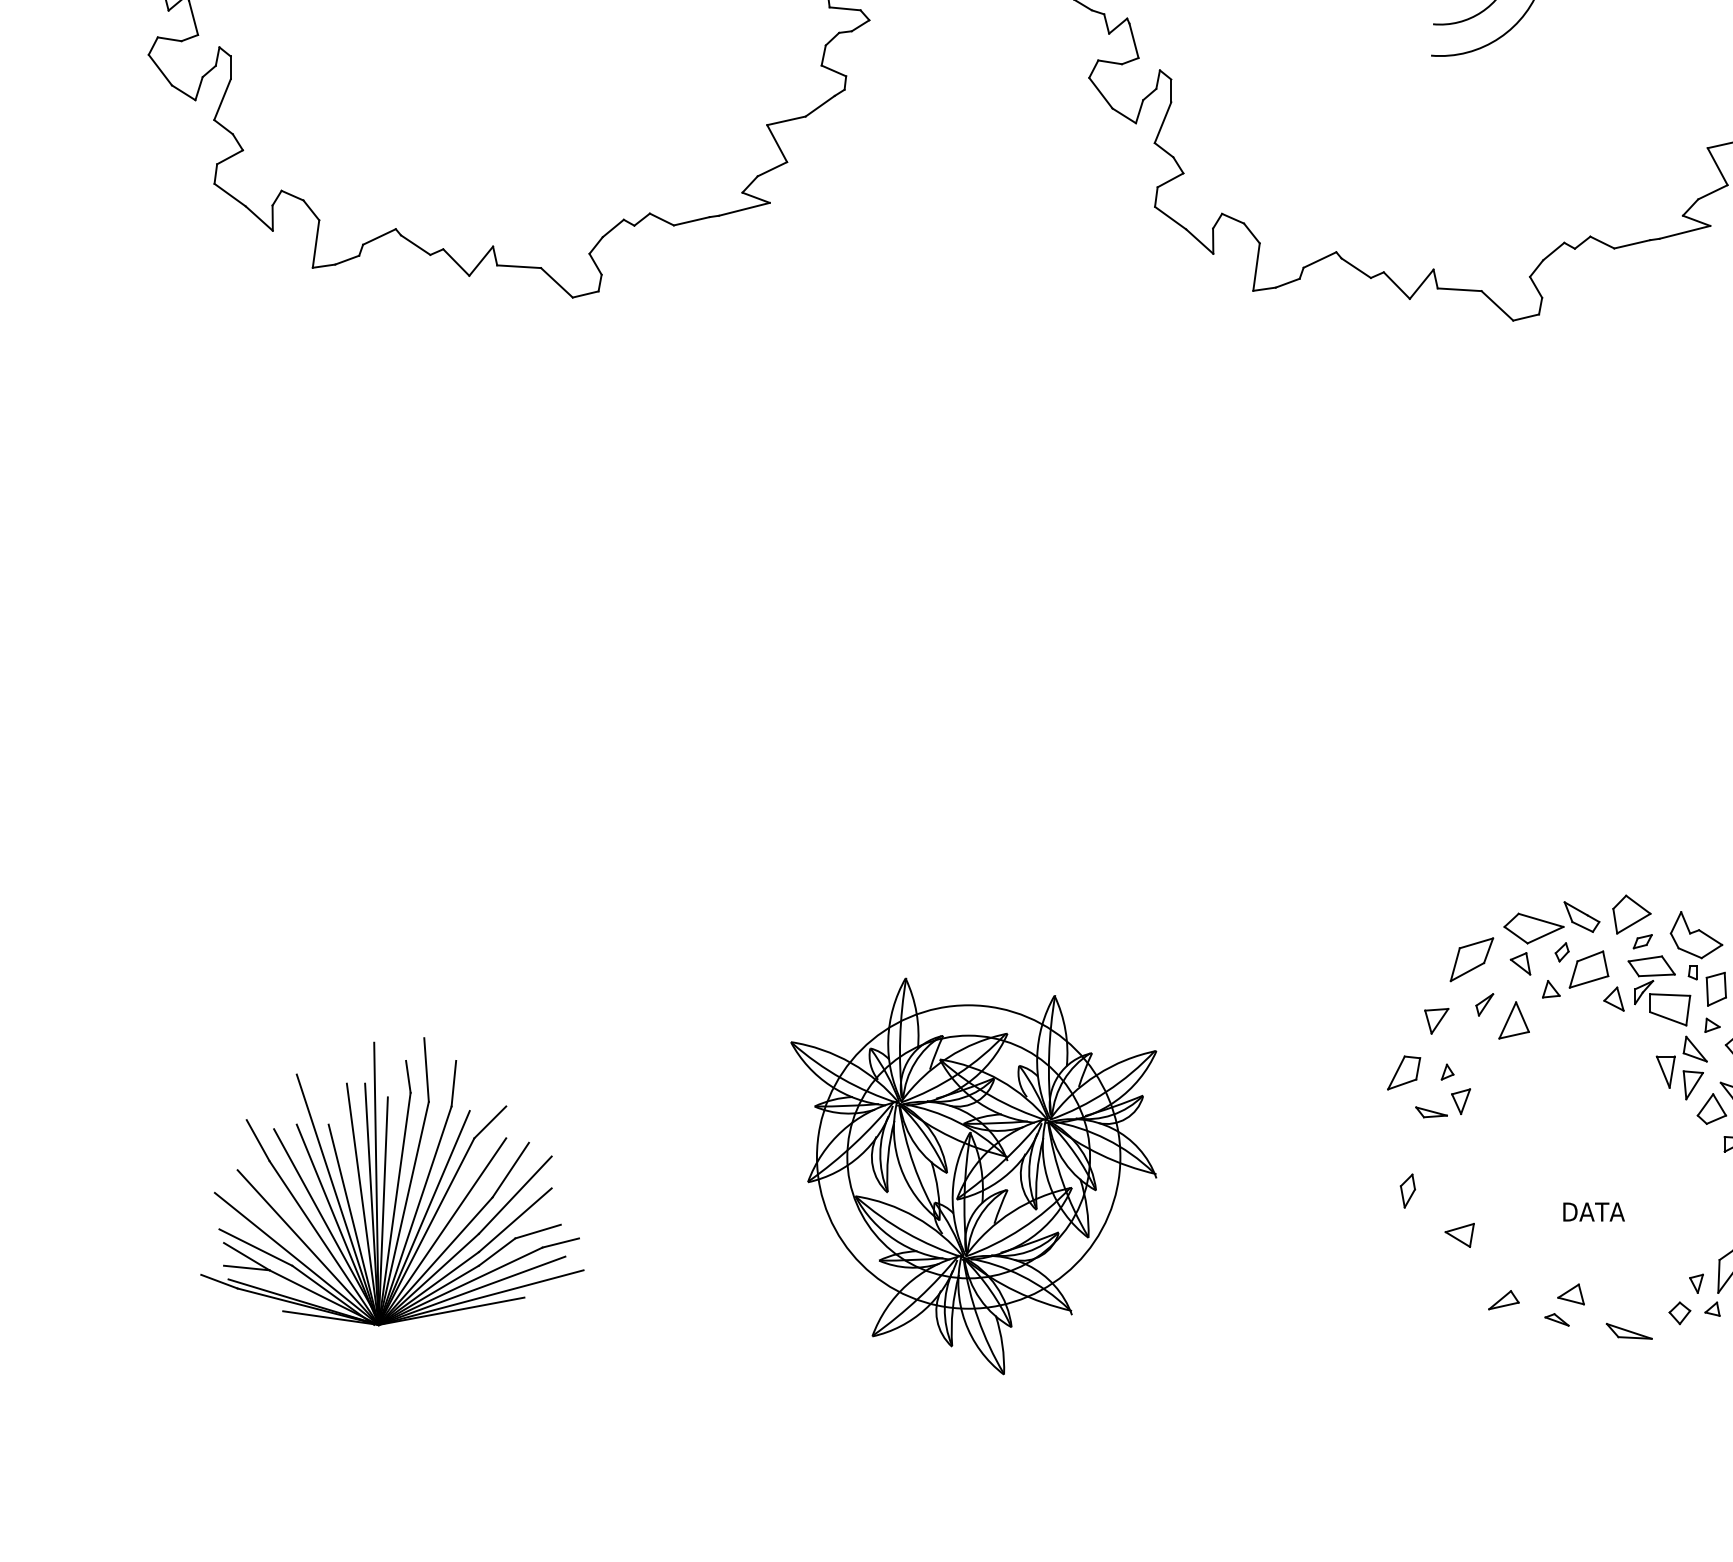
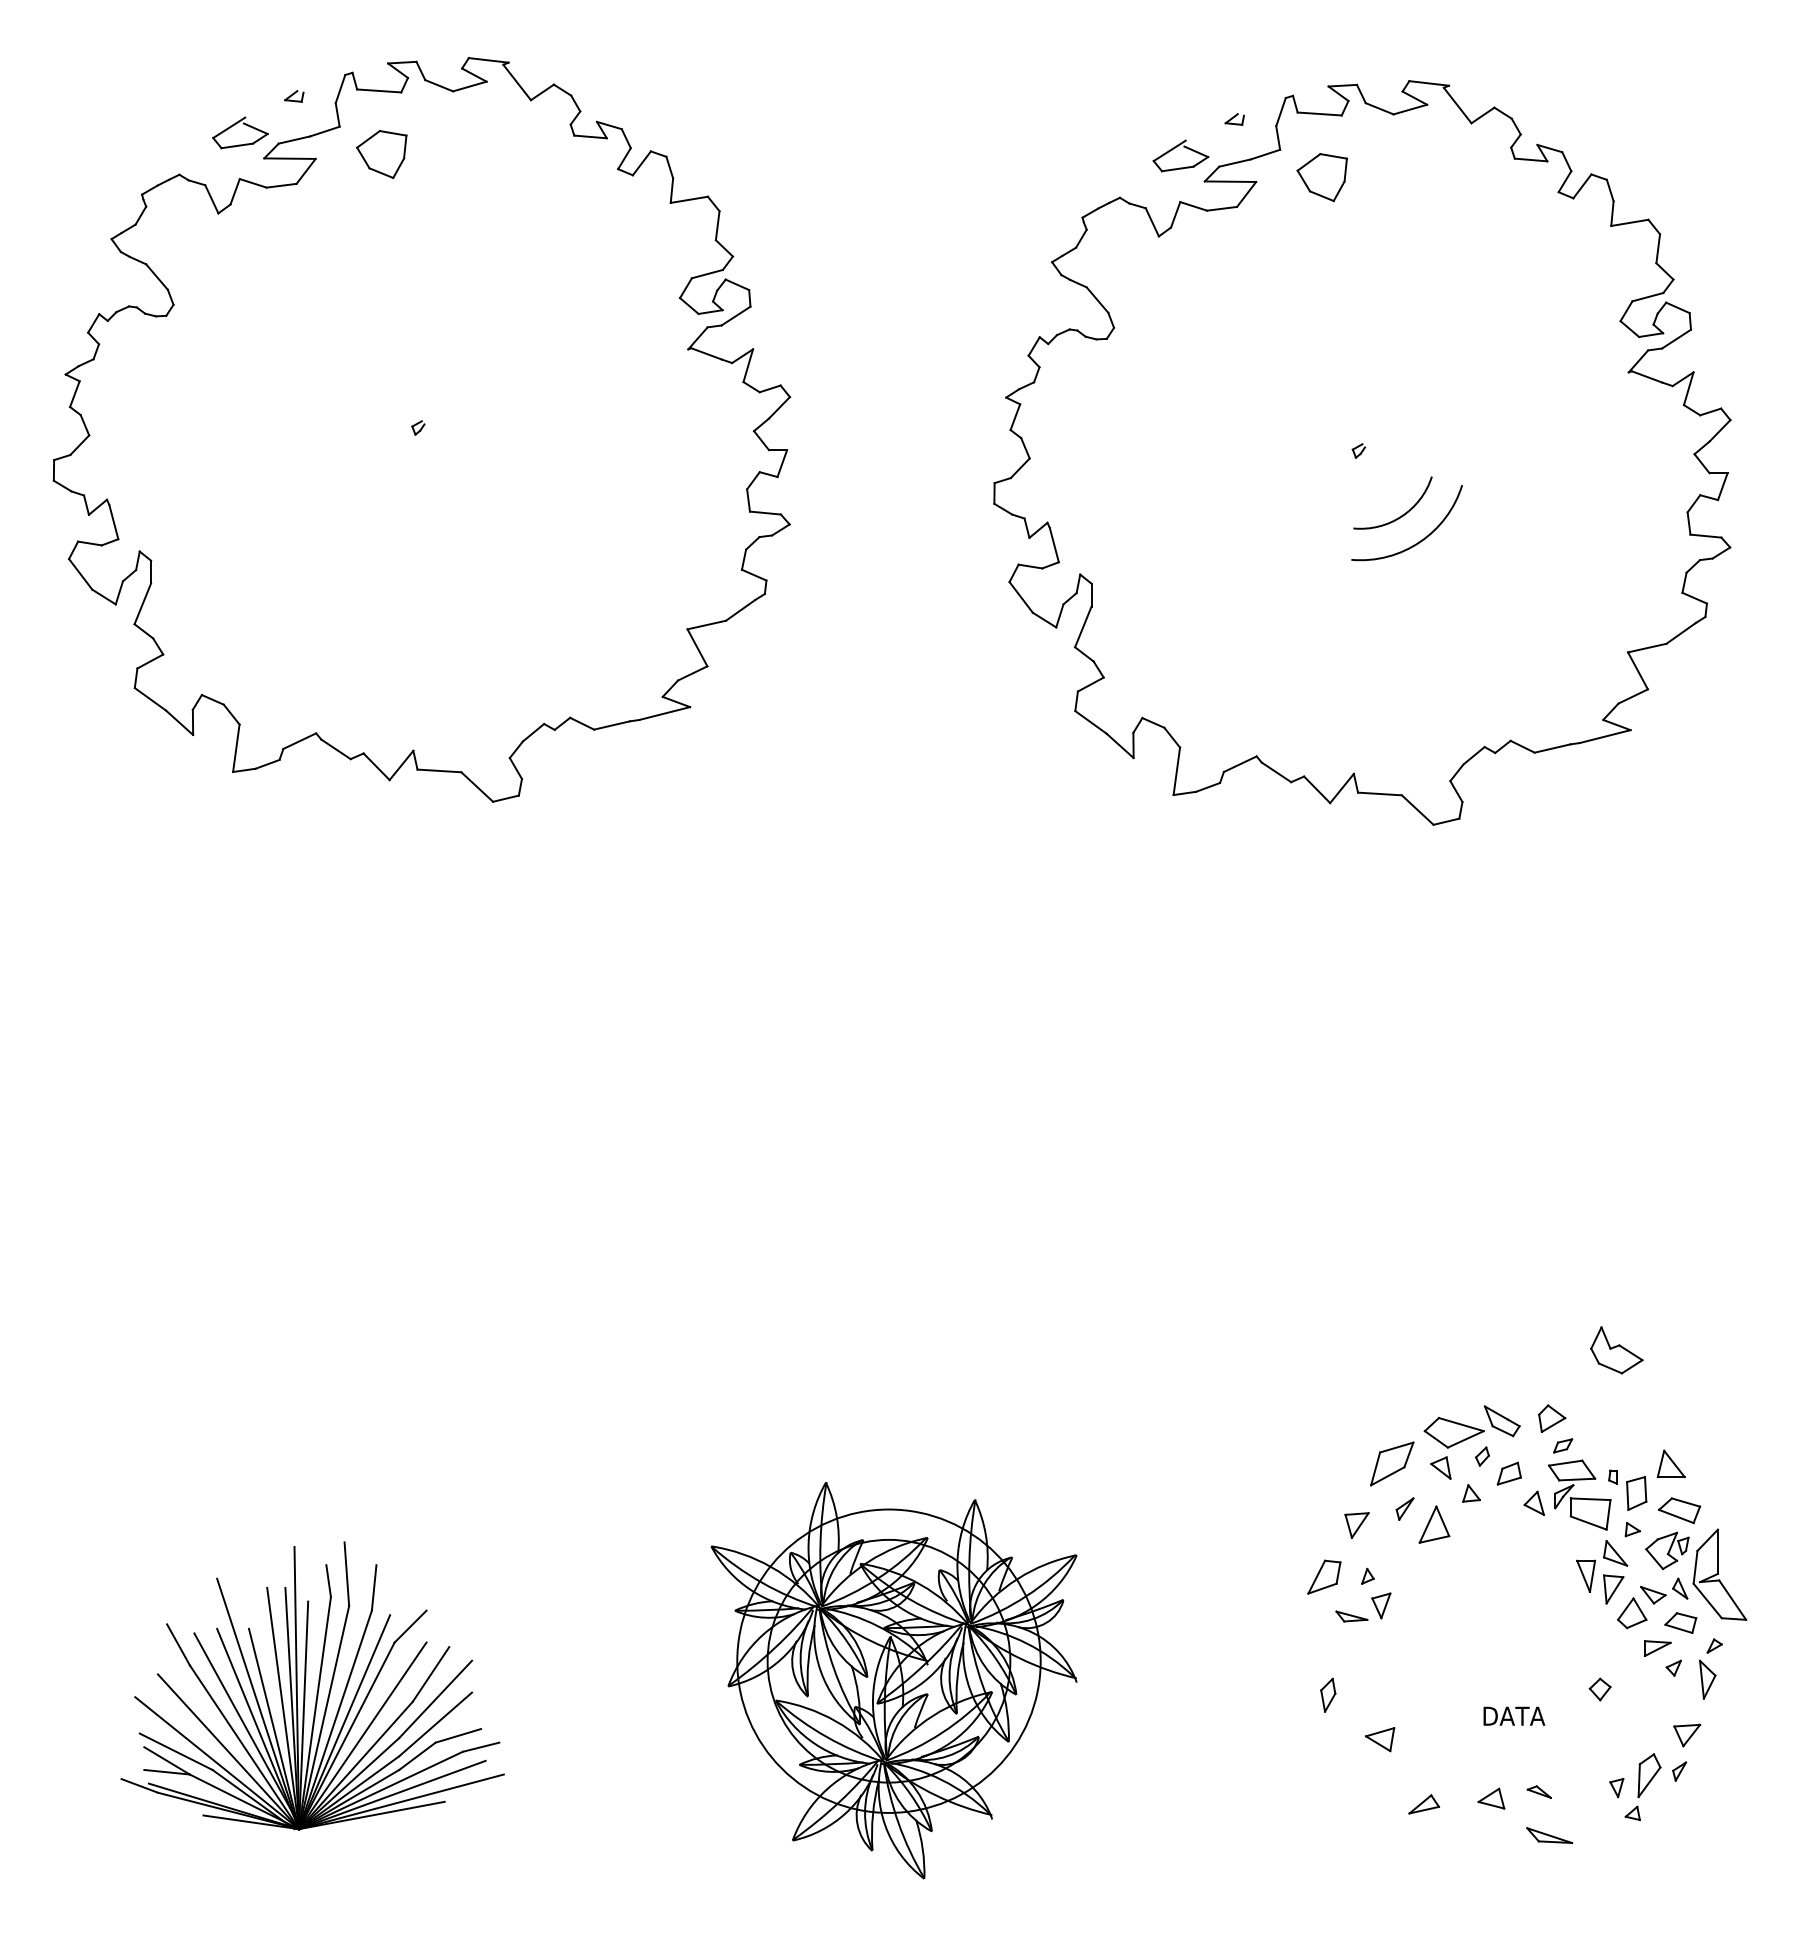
part: (1631, 914) -> (1551, 1418), size x0.7
part: (1696, 935) -> (1616, 1350), moved
part: (1589, 969) -> (1509, 1473), size x0.6
part: (1679, 1313) -> (1599, 1689), moved
part: (1556, 1319) -> (1538, 1791), moved

